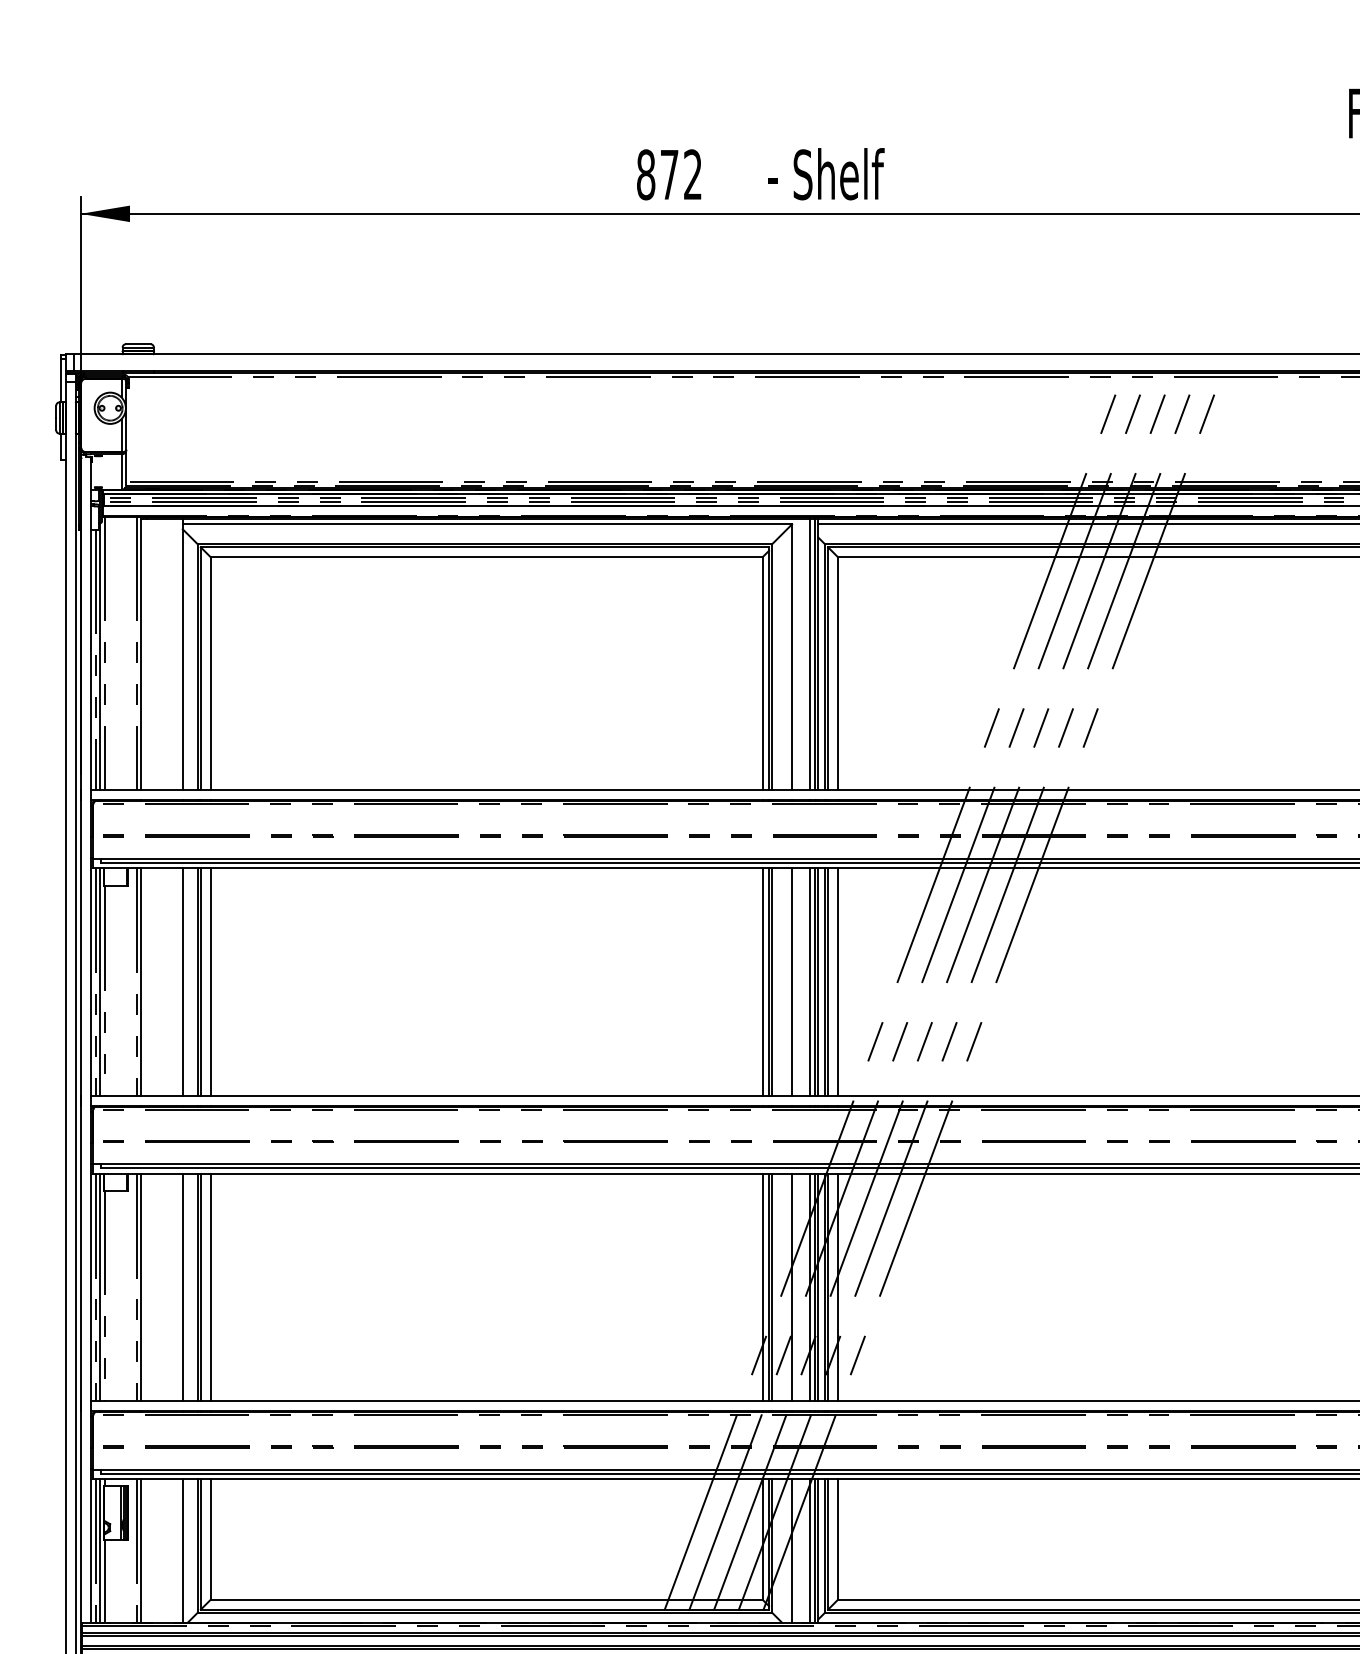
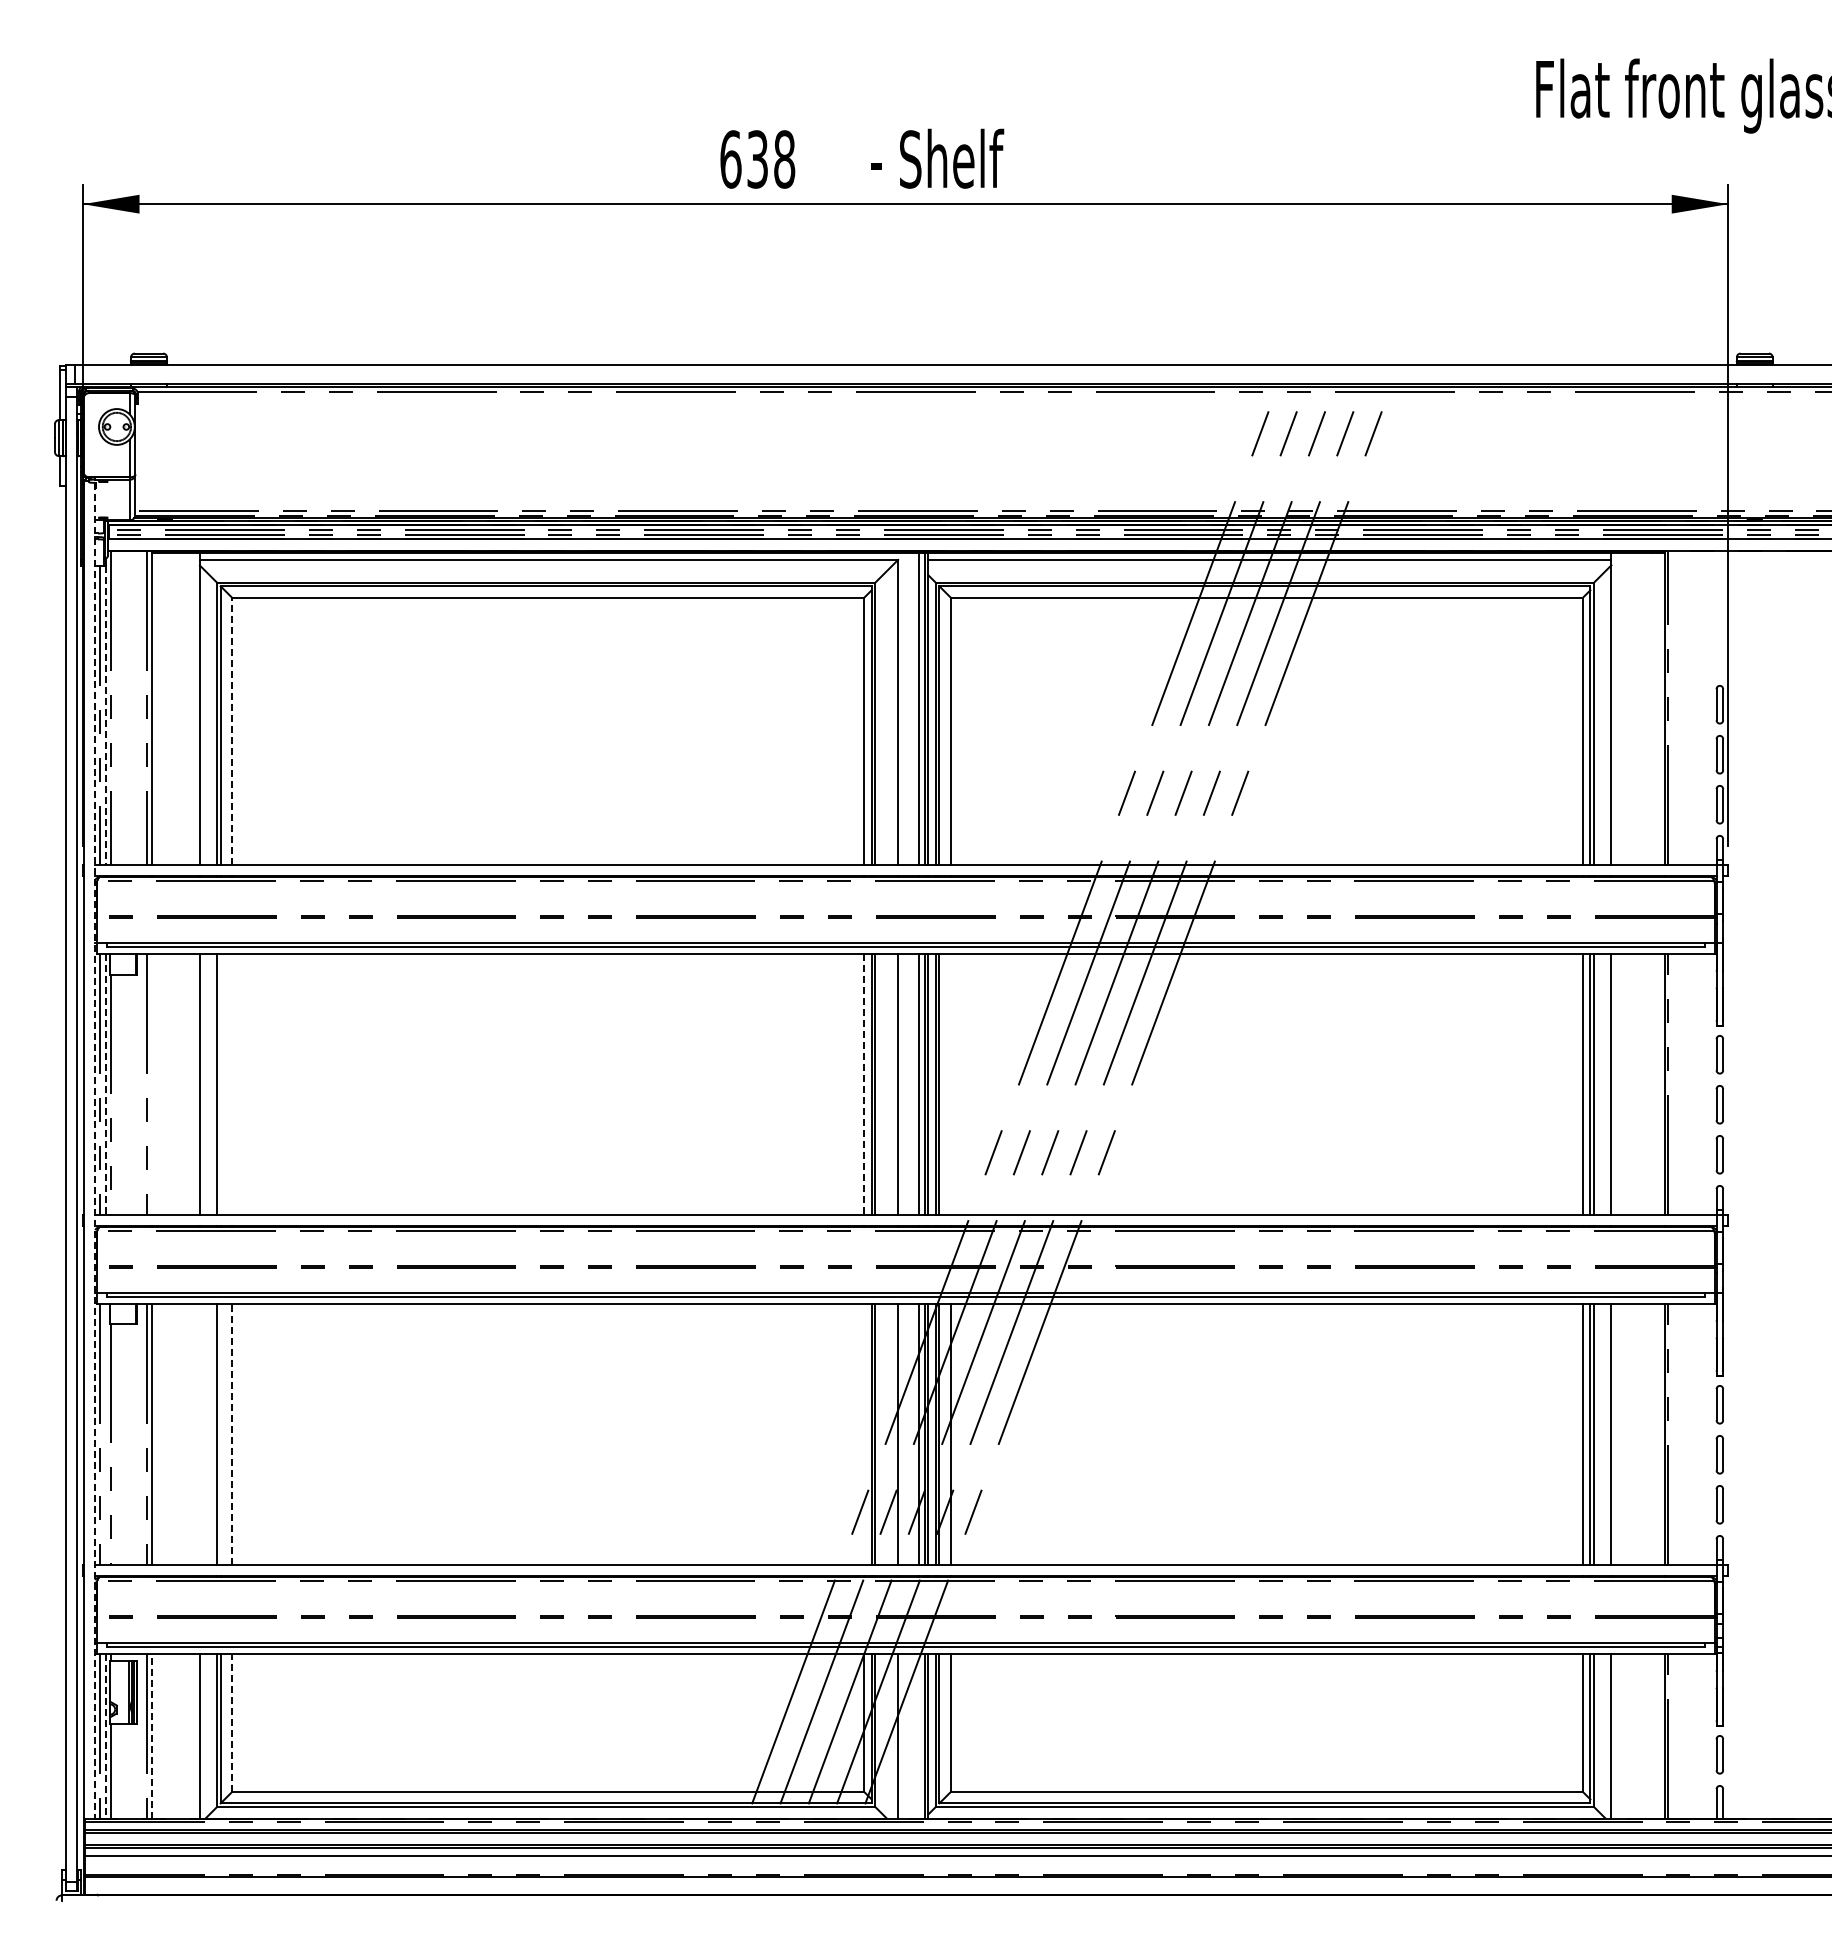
text: (669, 174) -> (757, 159), 872 -> 638
line: (100, 660) -> (105, 715), solid -> dashed
line: (211, 673) -> (232, 730), solid -> dashed
line: (100, 982) -> (105, 1084), solid -> dashed
line: (141, 982) -> (152, 1084), removed
line: (200, 982) -> (220, 1084), removed
line: (211, 982) -> (232, 1084), removed
line: (762, 982) -> (864, 1084), solid -> dashed
line: (837, 982) -> (950, 1084), removed
line: (91, 1039) -> (95, 1150), solid -> dashed
line: (211, 1286) -> (232, 1433), solid -> dashed
line: (100, 1287) -> (105, 1434), removed
line: (182, 1287) -> (199, 1434), removed
line: (200, 1287) -> (220, 1434), removed
line: (762, 1287) -> (864, 1434), removed
line: (211, 1539) -> (232, 1723), solid -> dashed
line: (141, 1550) -> (152, 1735), solid -> dashed
line: (100, 1551) -> (105, 1736), solid -> dashed
line: (809, 1551) -> (918, 1736), removed

